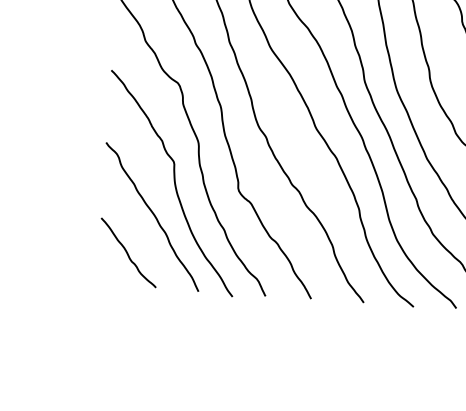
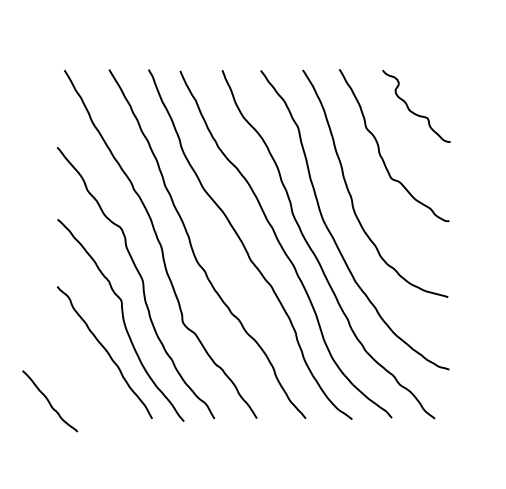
curve: (127, 253) -> (49, 401), moved

